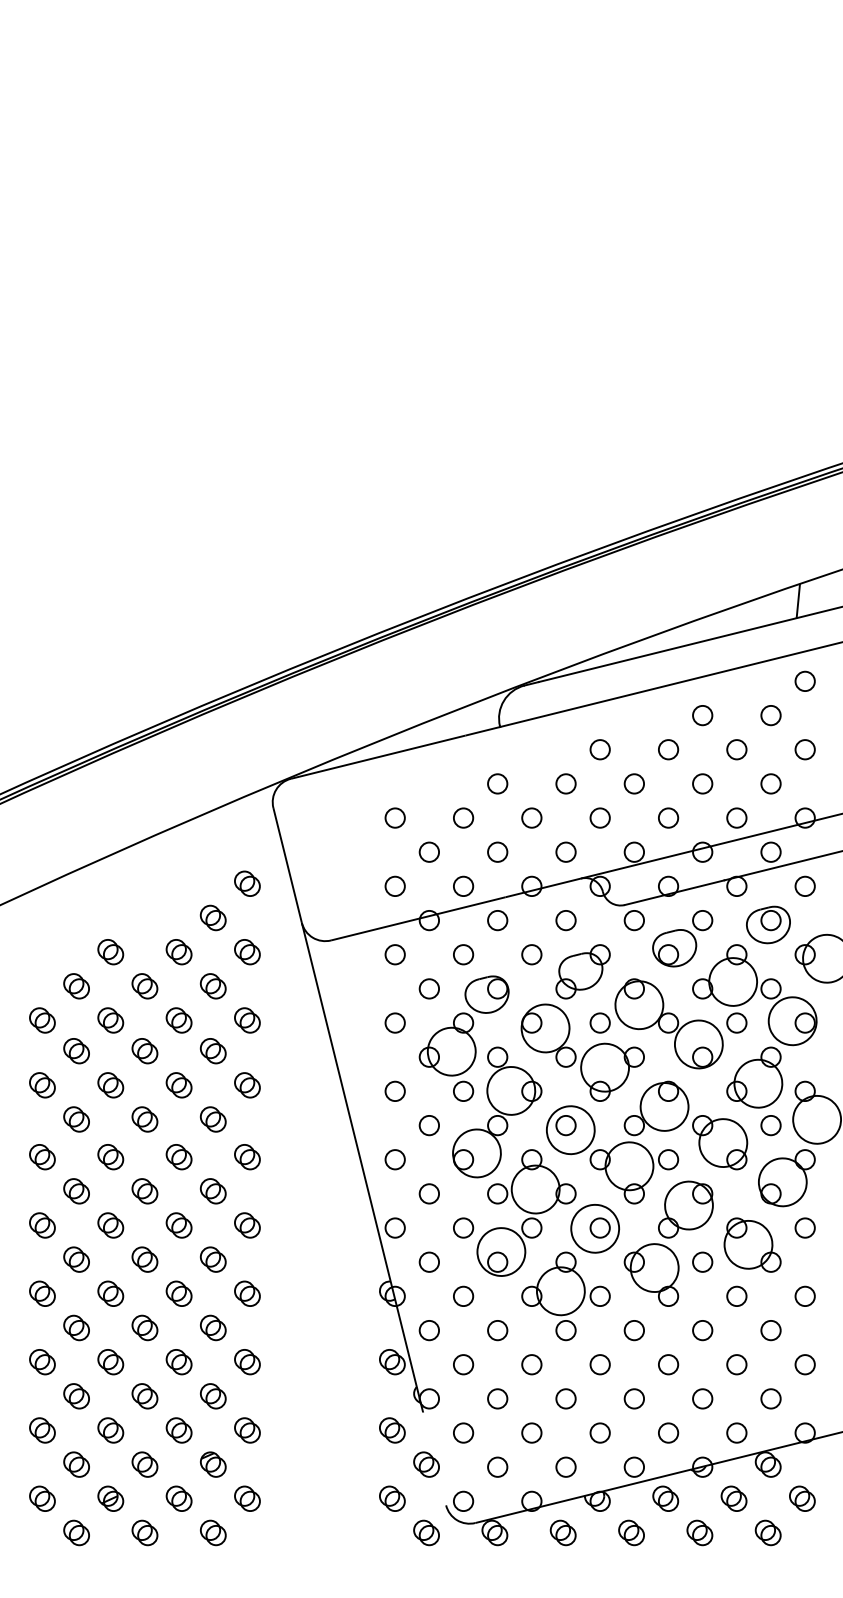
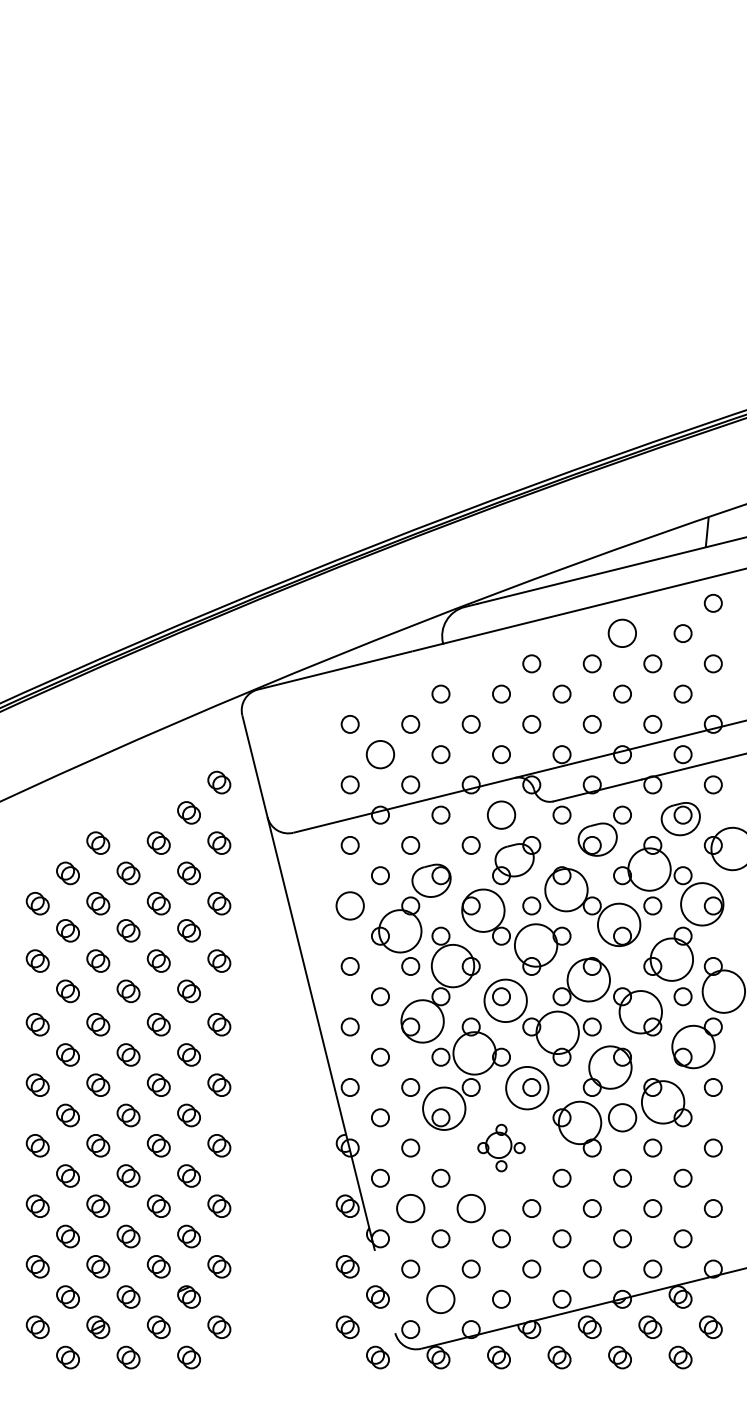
circle: (702, 715) -> (622, 633), size x1.6
circle: (429, 851) -> (380, 753), size x1.6
circle: (565, 920) -> (501, 815), size x1.6
circle: (394, 1022) -> (349, 905), size x1.6
circle: (702, 1261) -> (622, 1117), size x1.6
part: (565, 1296) -> (501, 1148), size x0.6
circle: (463, 1364) -> (410, 1208), size x1.6
circle: (531, 1364) -> (470, 1208), size x1.6
circle: (497, 1466) -> (440, 1298), size x1.6

